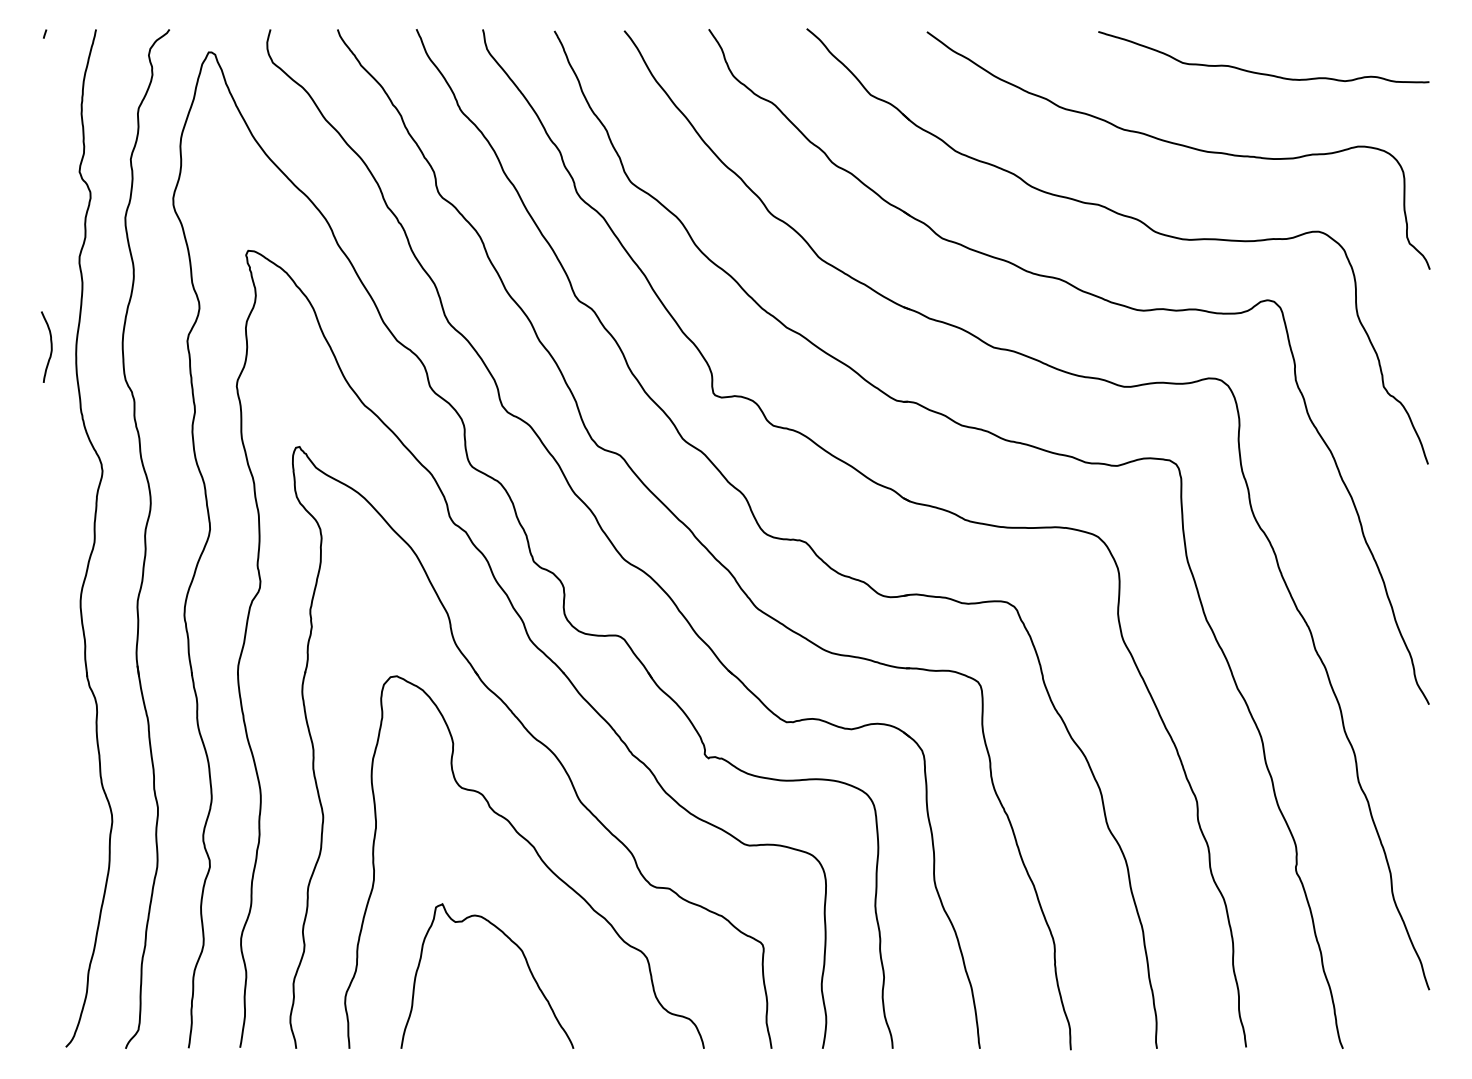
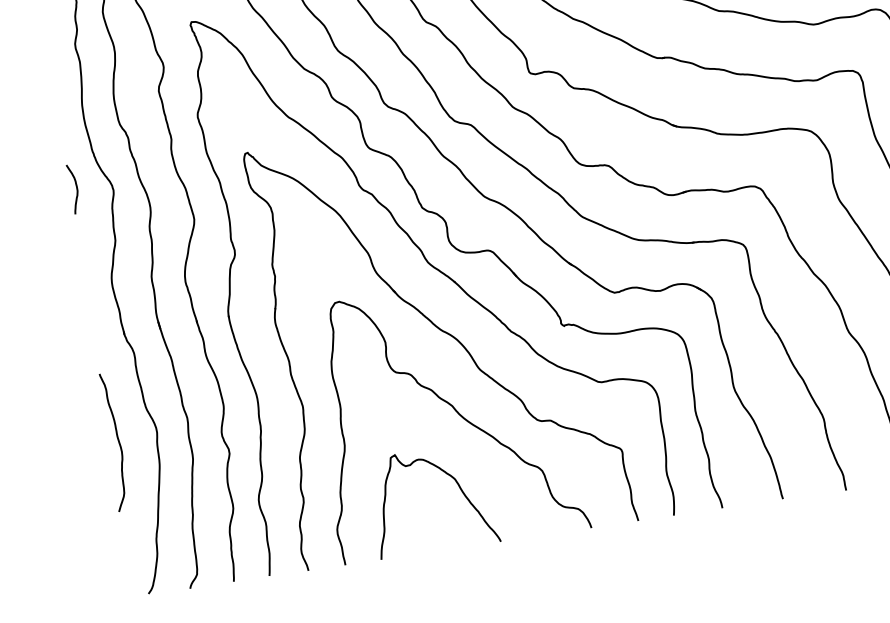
curve: (50, 346) -> (76, 188), moved
curve: (55, 825) -> (118, 441), added

